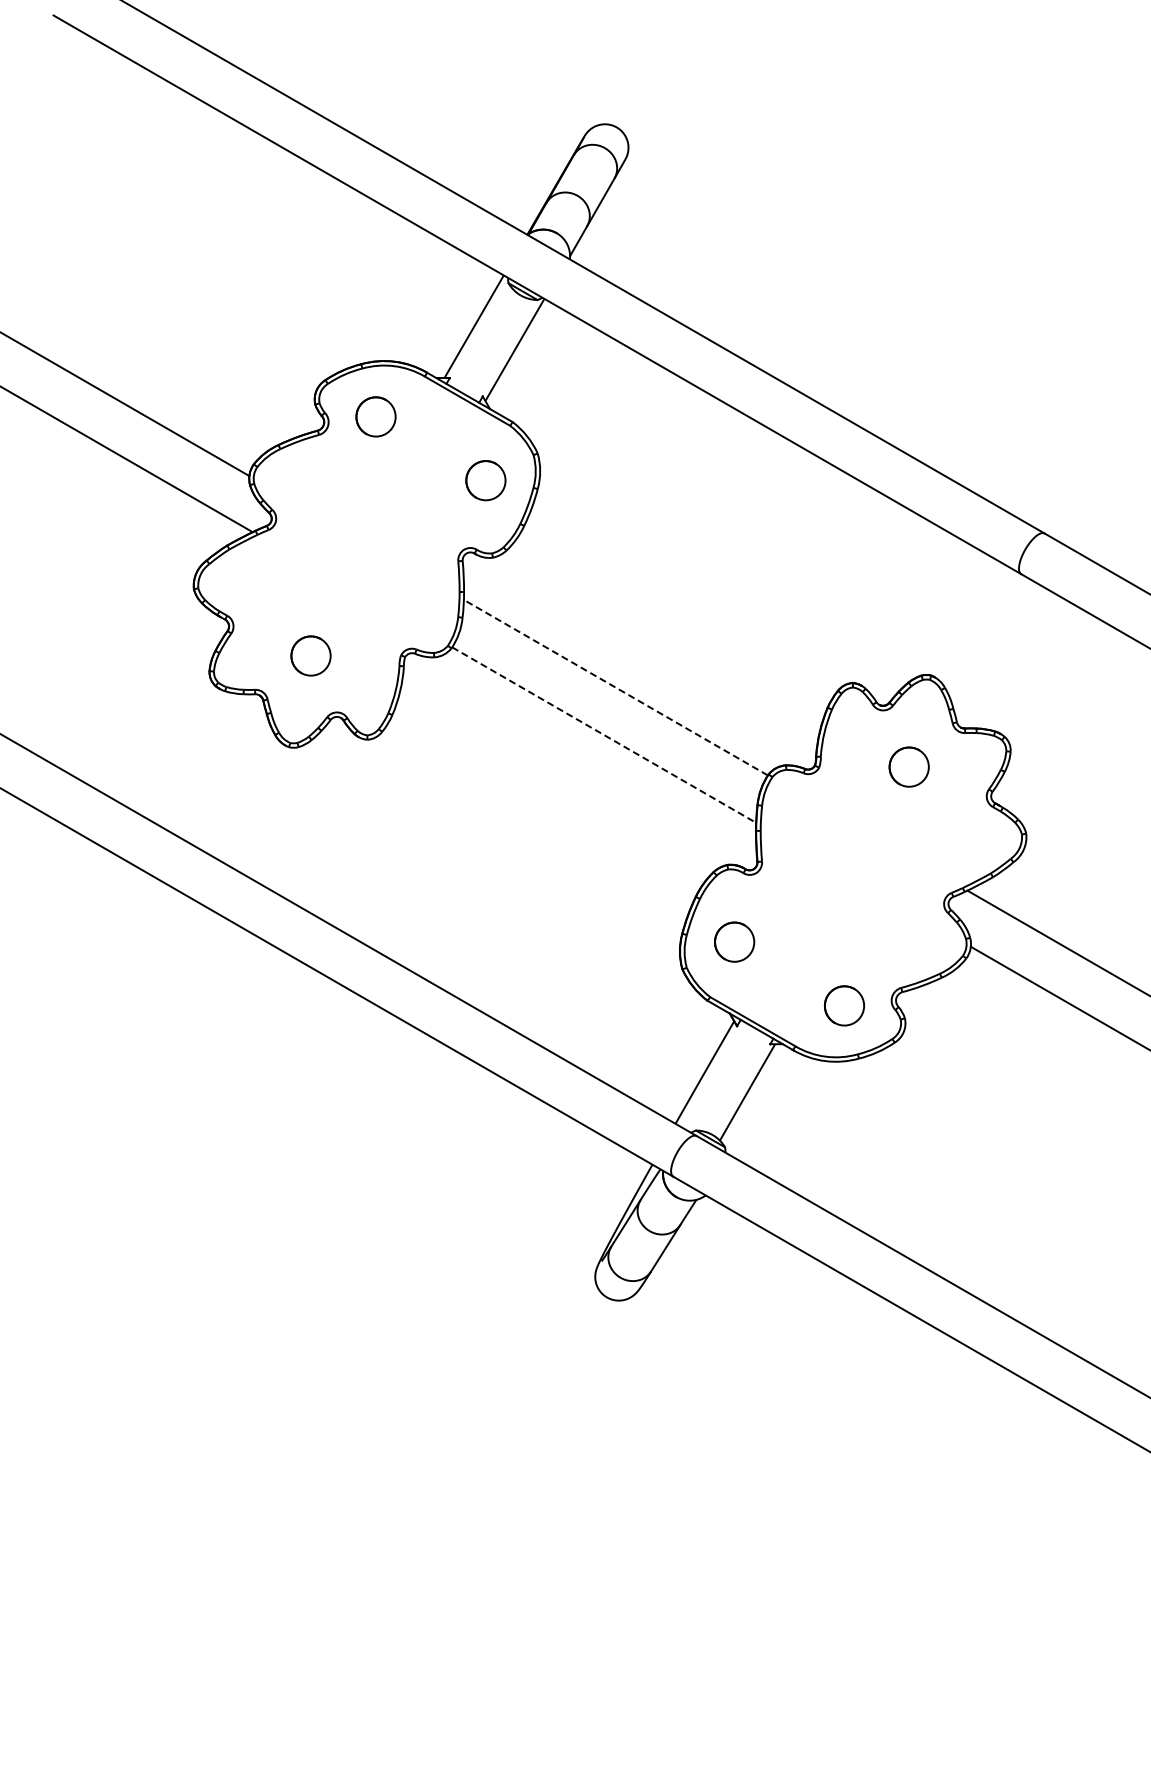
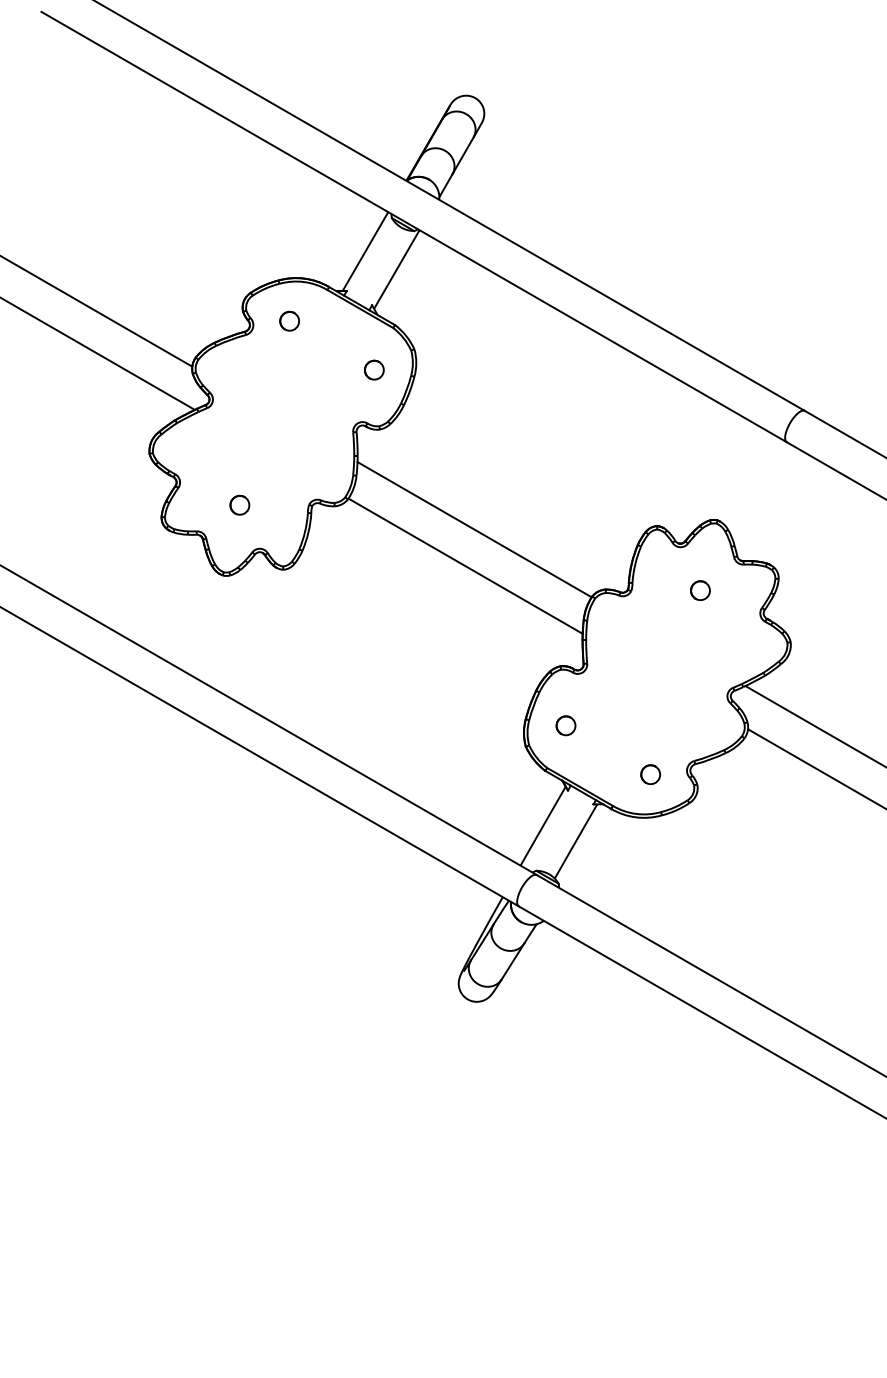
circle: (375, 417) -> (289, 321), size x0.62
circle: (485, 480) -> (374, 370), size x0.62
part: (311, 655) -> (240, 504), size x0.62
line: (615, 687) -> (474, 529), dashed -> solid
line: (604, 735) -> (465, 566), dashed -> solid
part: (908, 766) -> (700, 590), size x0.62
circle: (734, 942) -> (565, 725), size x0.62
circle: (844, 1005) -> (650, 774), size x0.62

